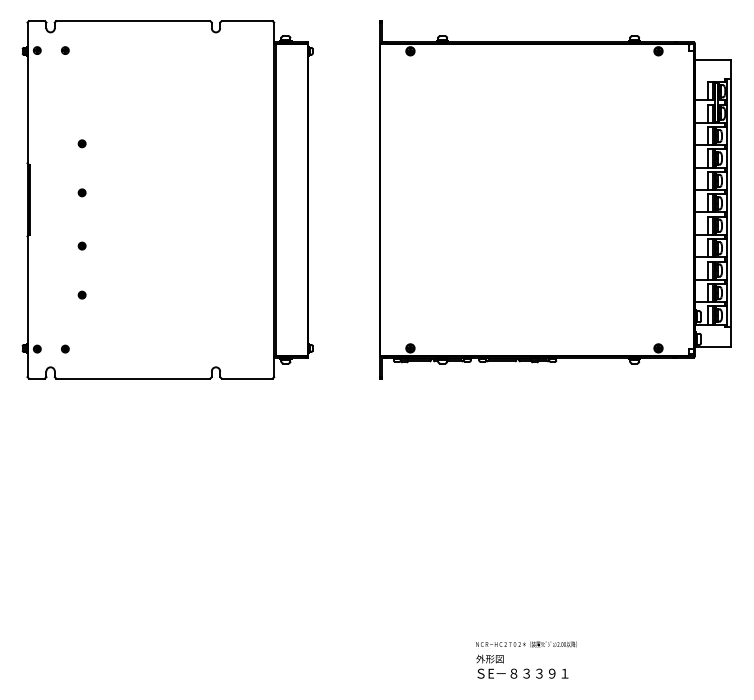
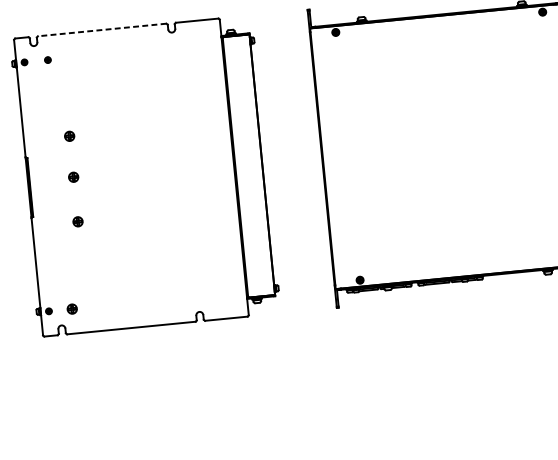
line: (132, 21) -> (101, 30), solid -> dashed
part: (81, 143) -> (68, 136), size x1.6
part: (81, 192) -> (73, 177), size x1.6
part: (81, 245) -> (77, 221), size x1.6
part: (81, 294) -> (81, 262), removed
part: (65, 348) -> (72, 308), size x1.6

